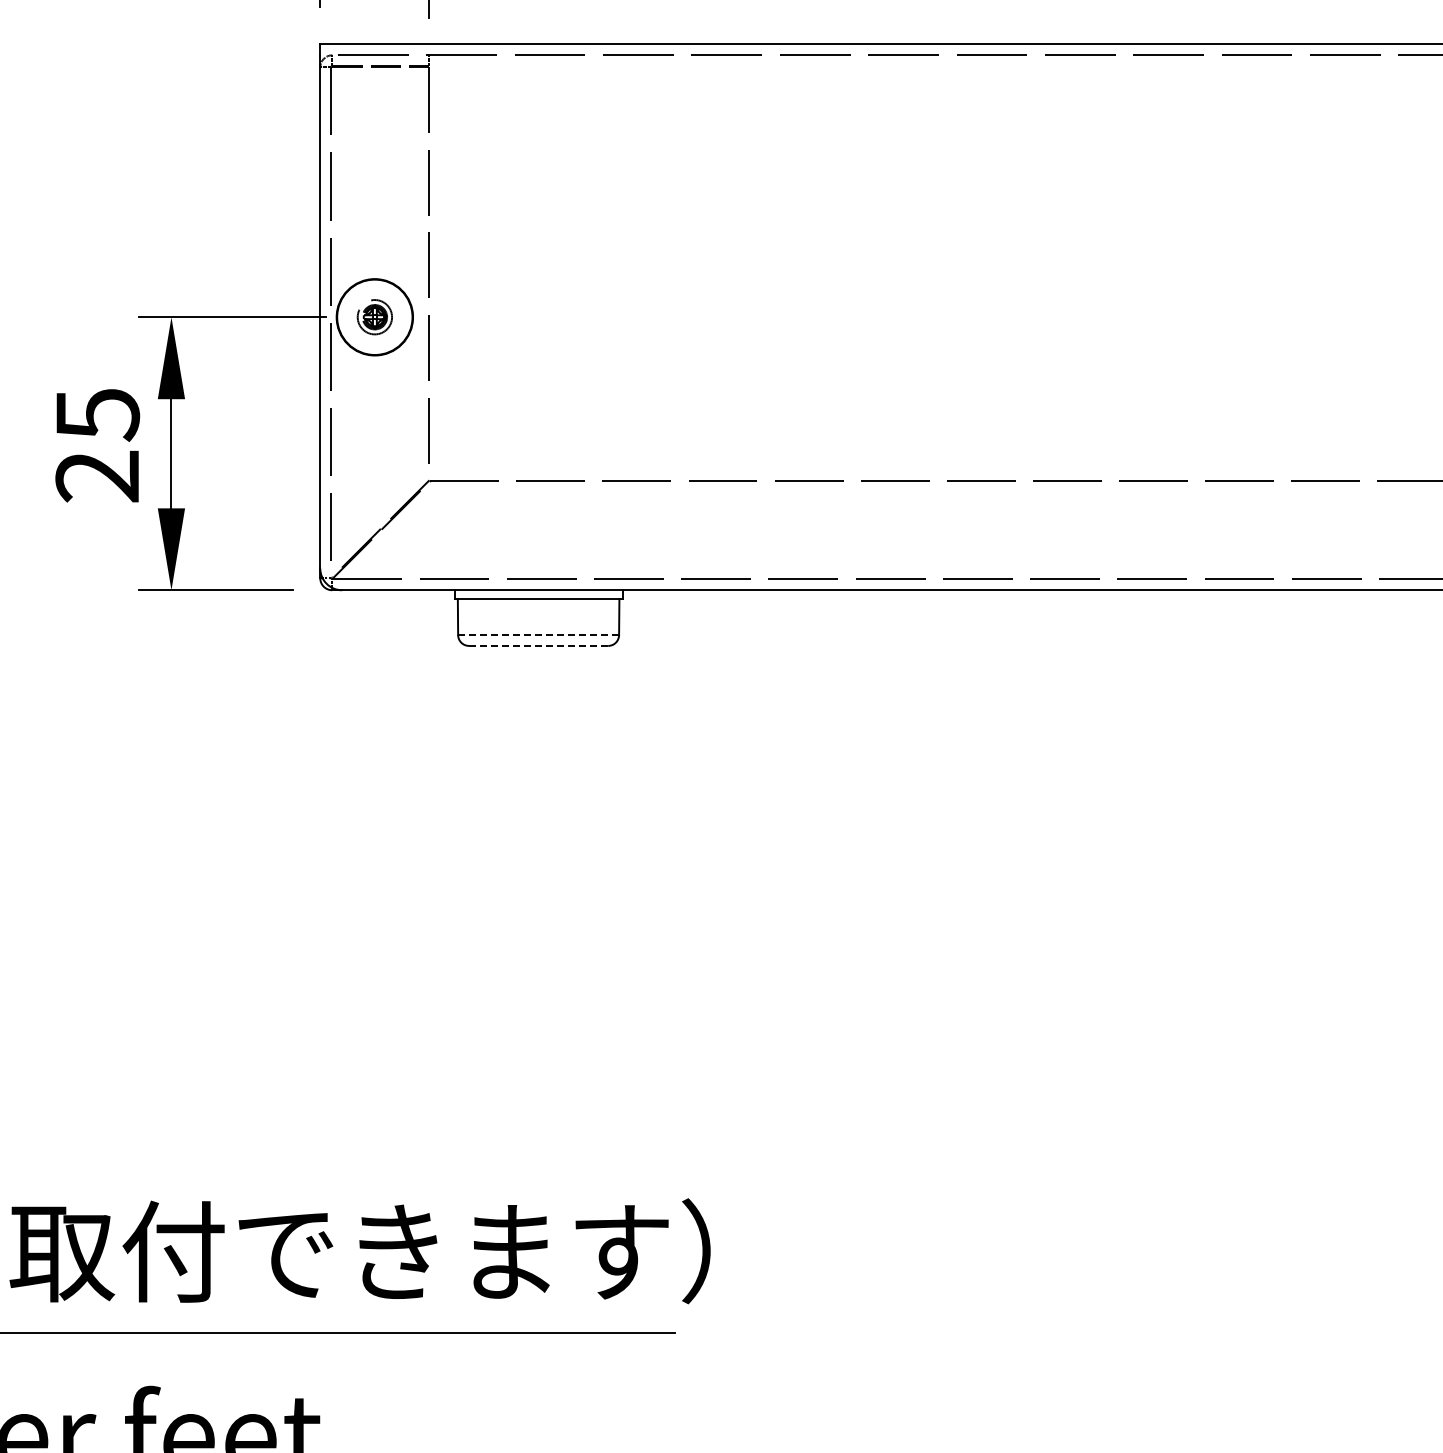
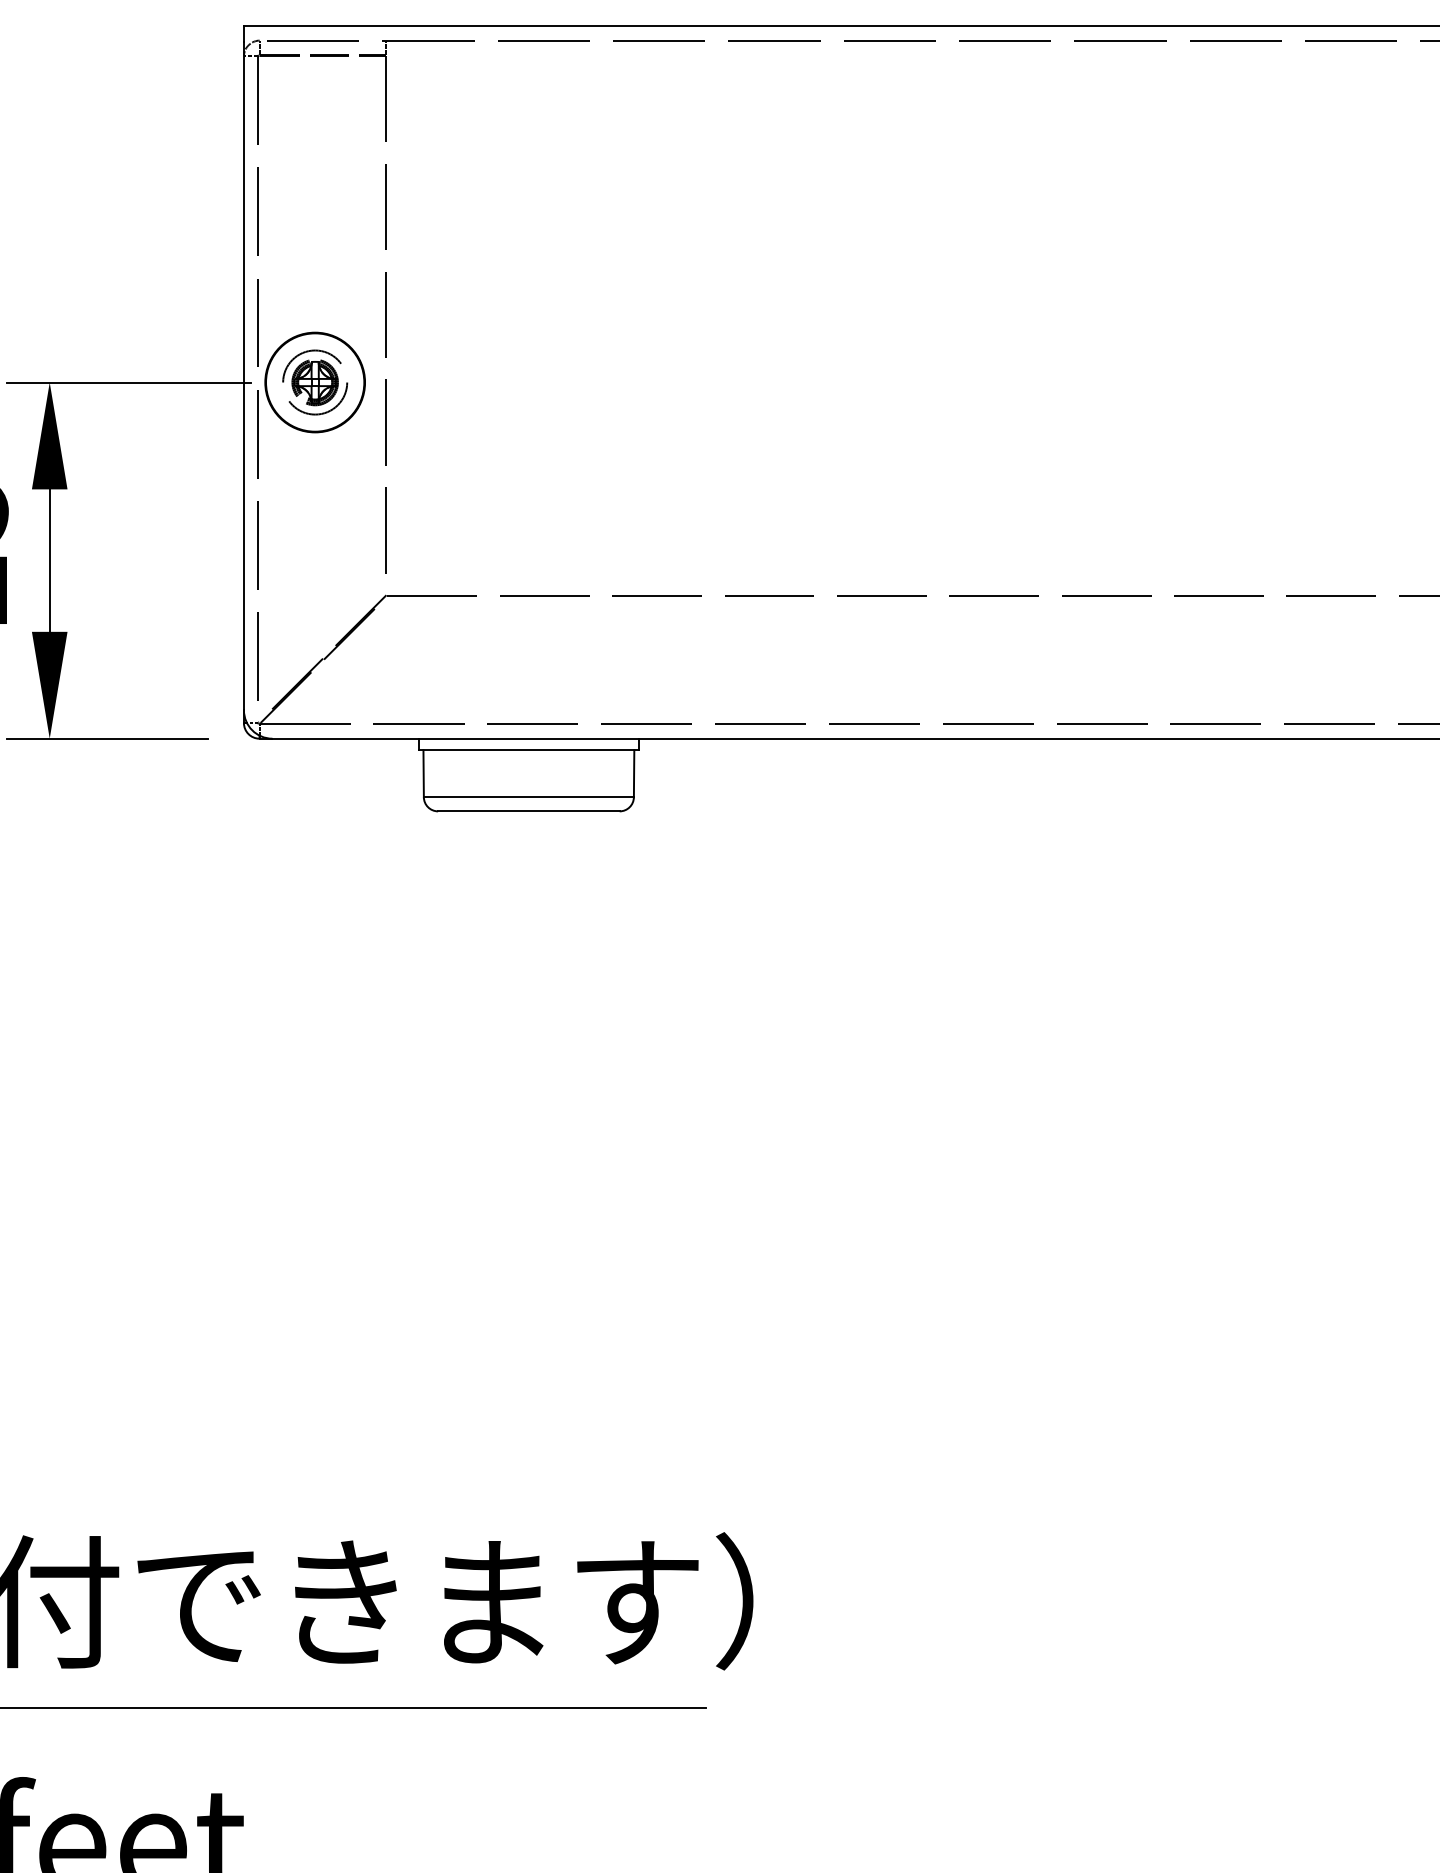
part: (374, 316) -> (314, 381), size x1.43
line: (539, 635) -> (530, 797), dashed -> solid
line: (538, 645) -> (528, 810), dashed -> solid

